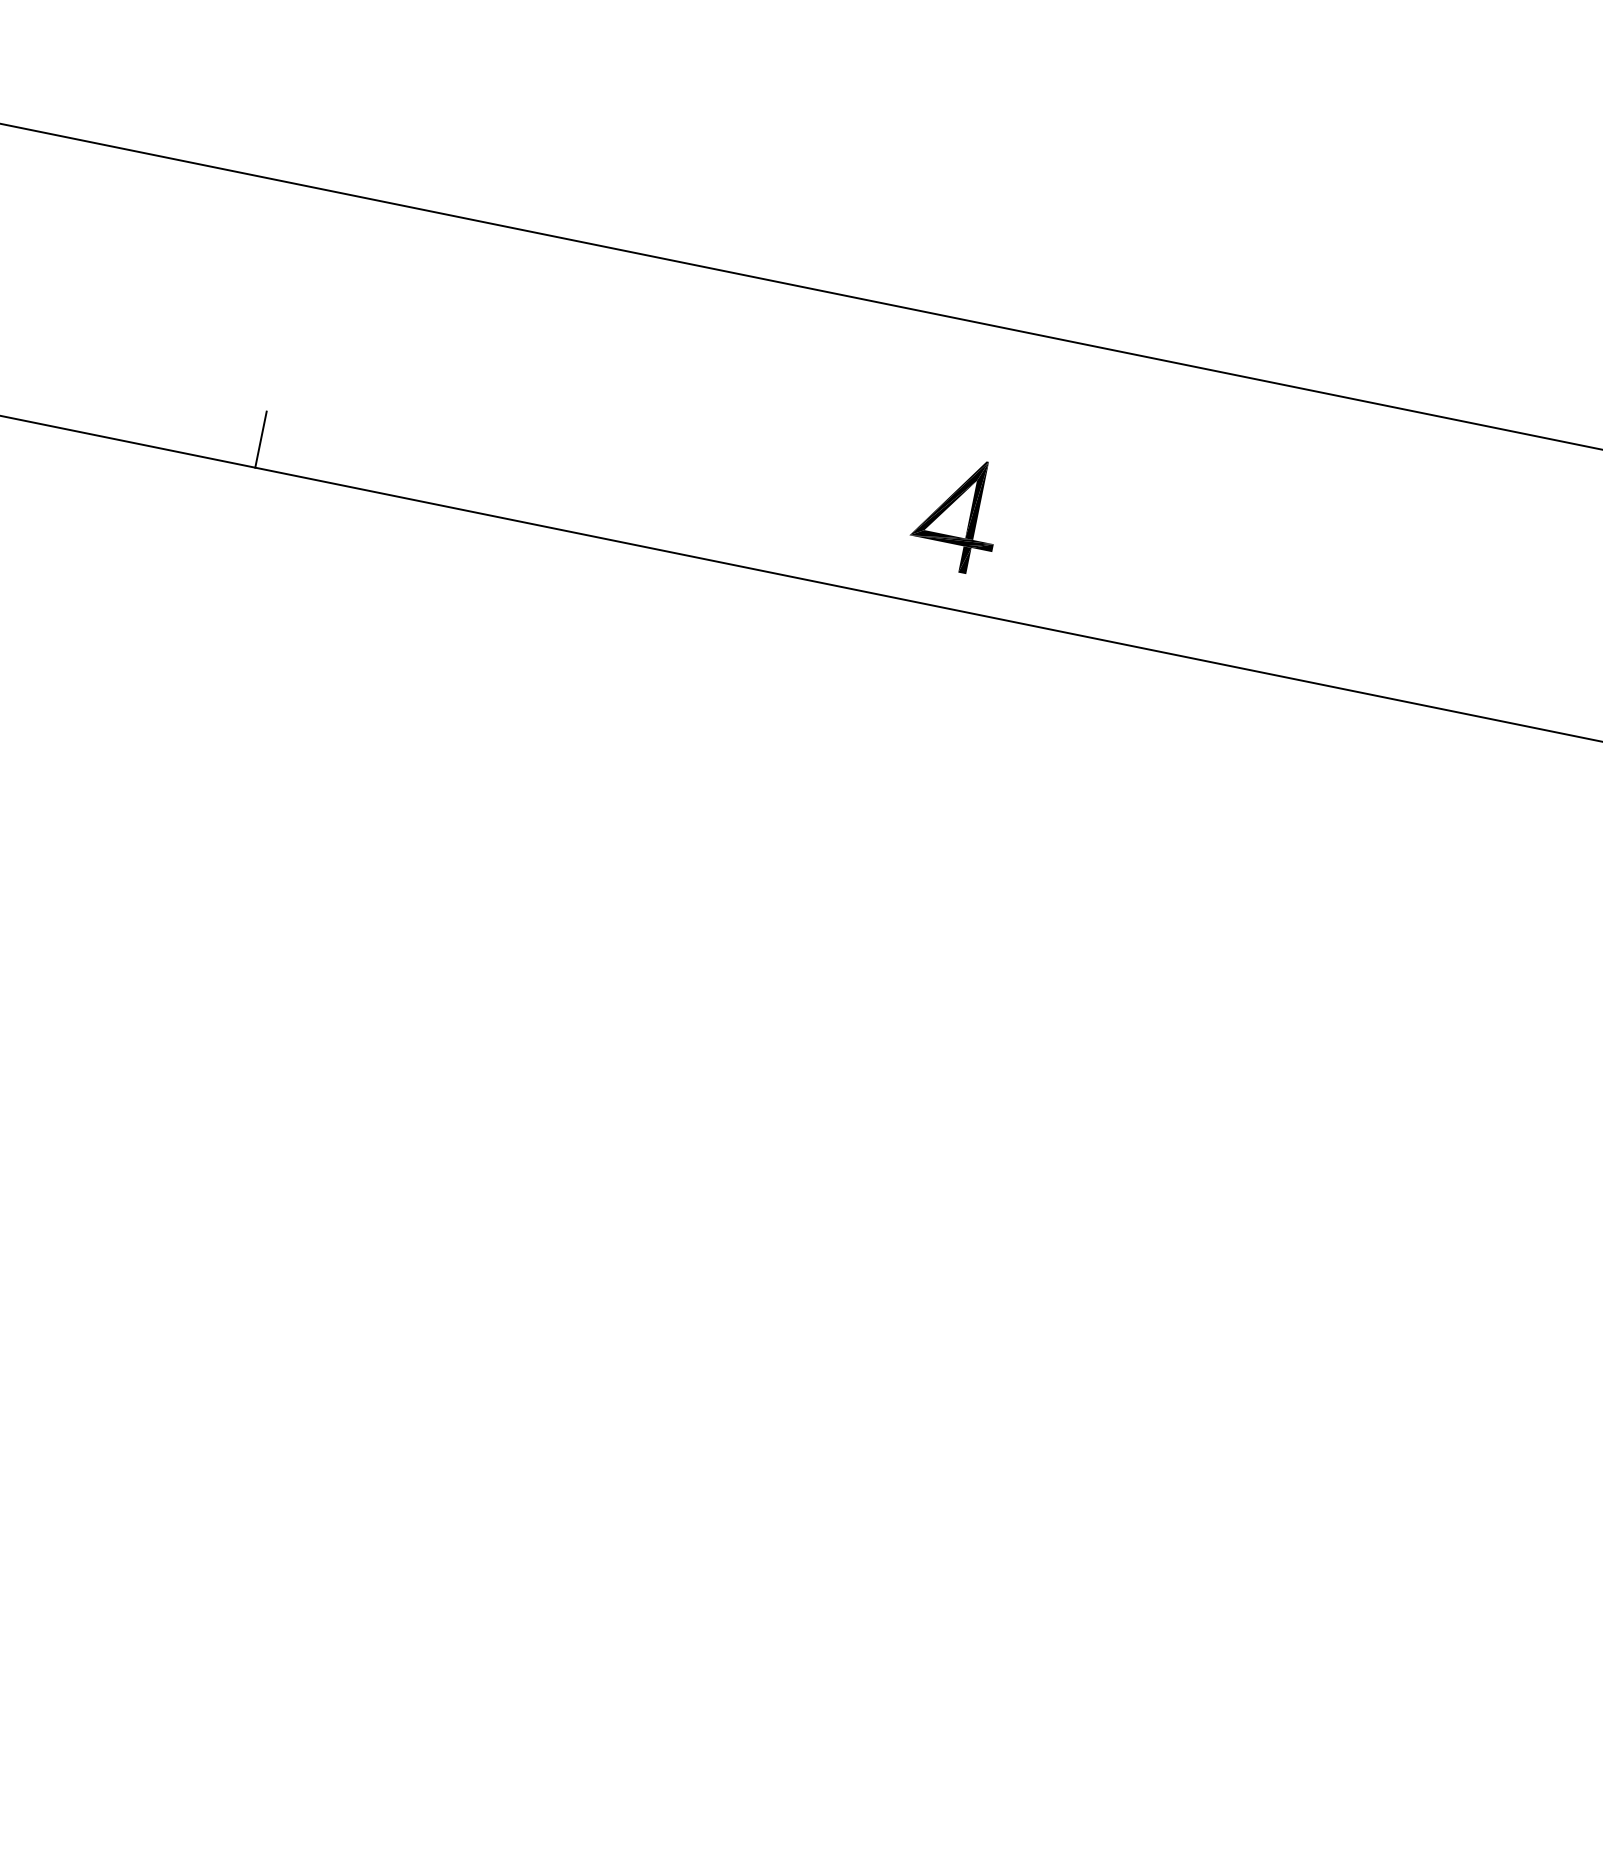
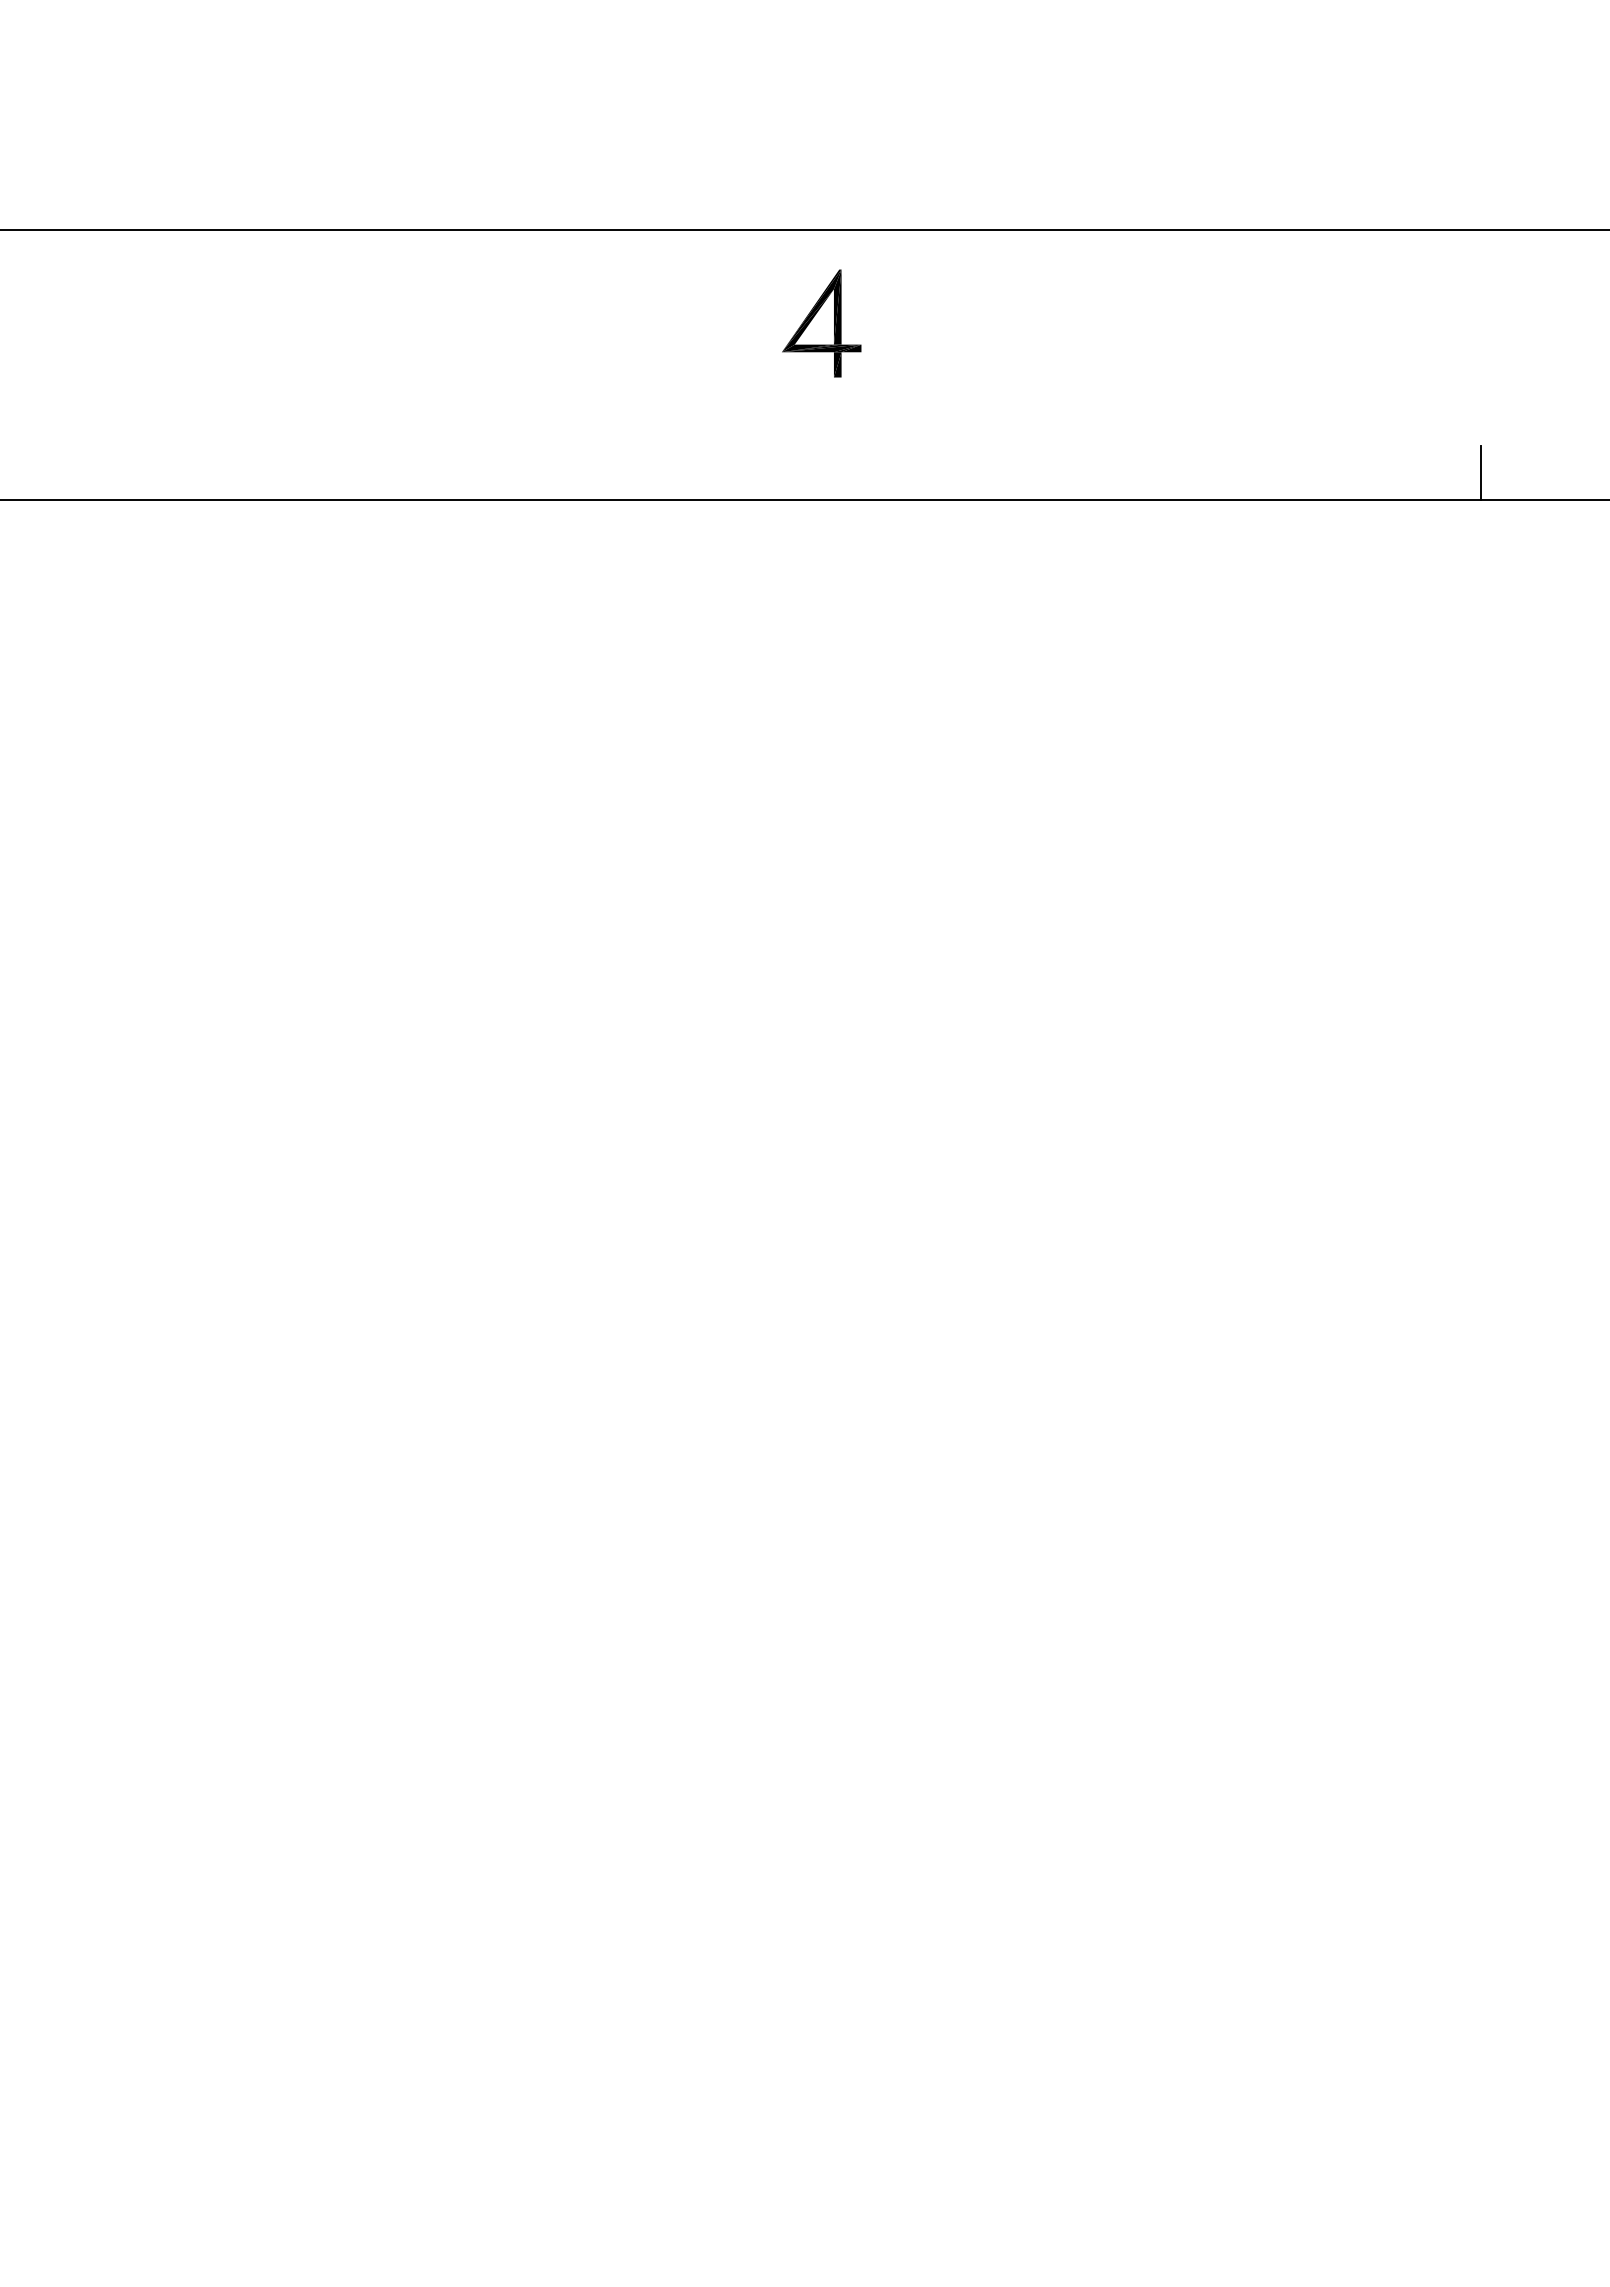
line: (261, 439) -> (155, 472), removed
part: (956, 513) -> (821, 323), moved

